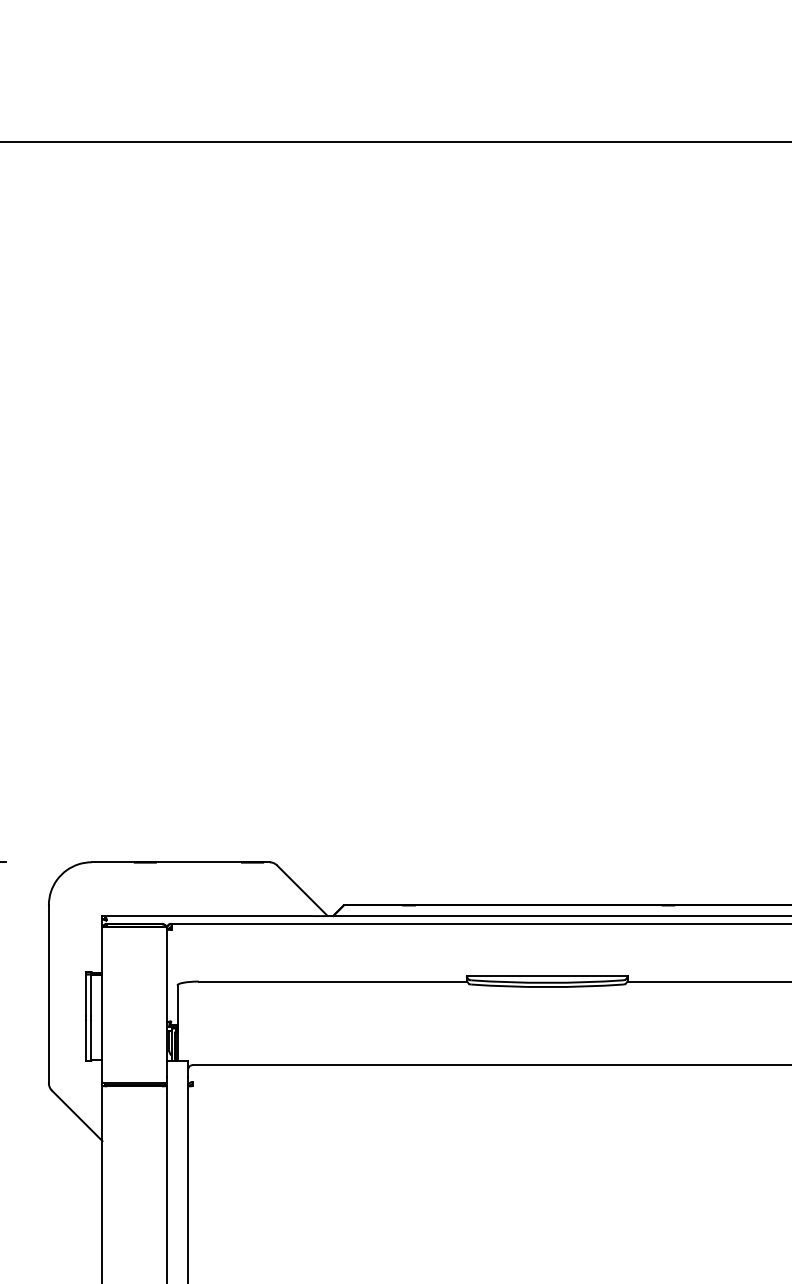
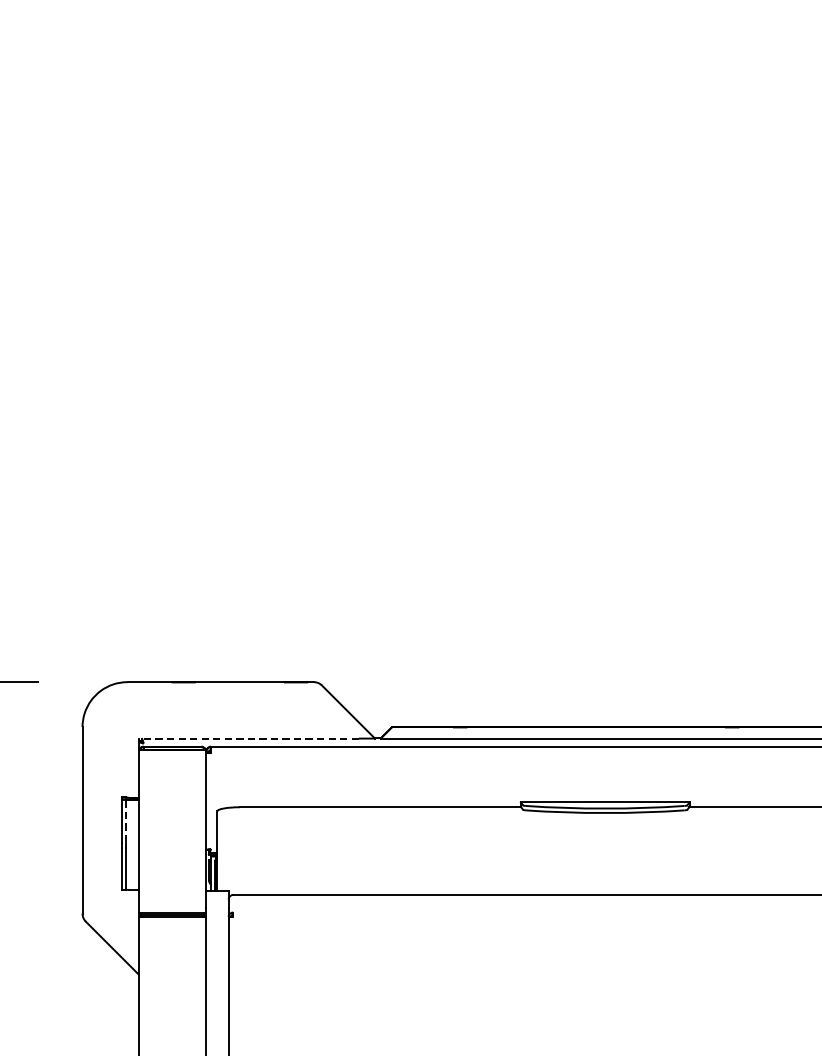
line: (207, 916) -> (248, 739), solid -> dashed
line: (90, 995) -> (126, 821), solid -> dashed

